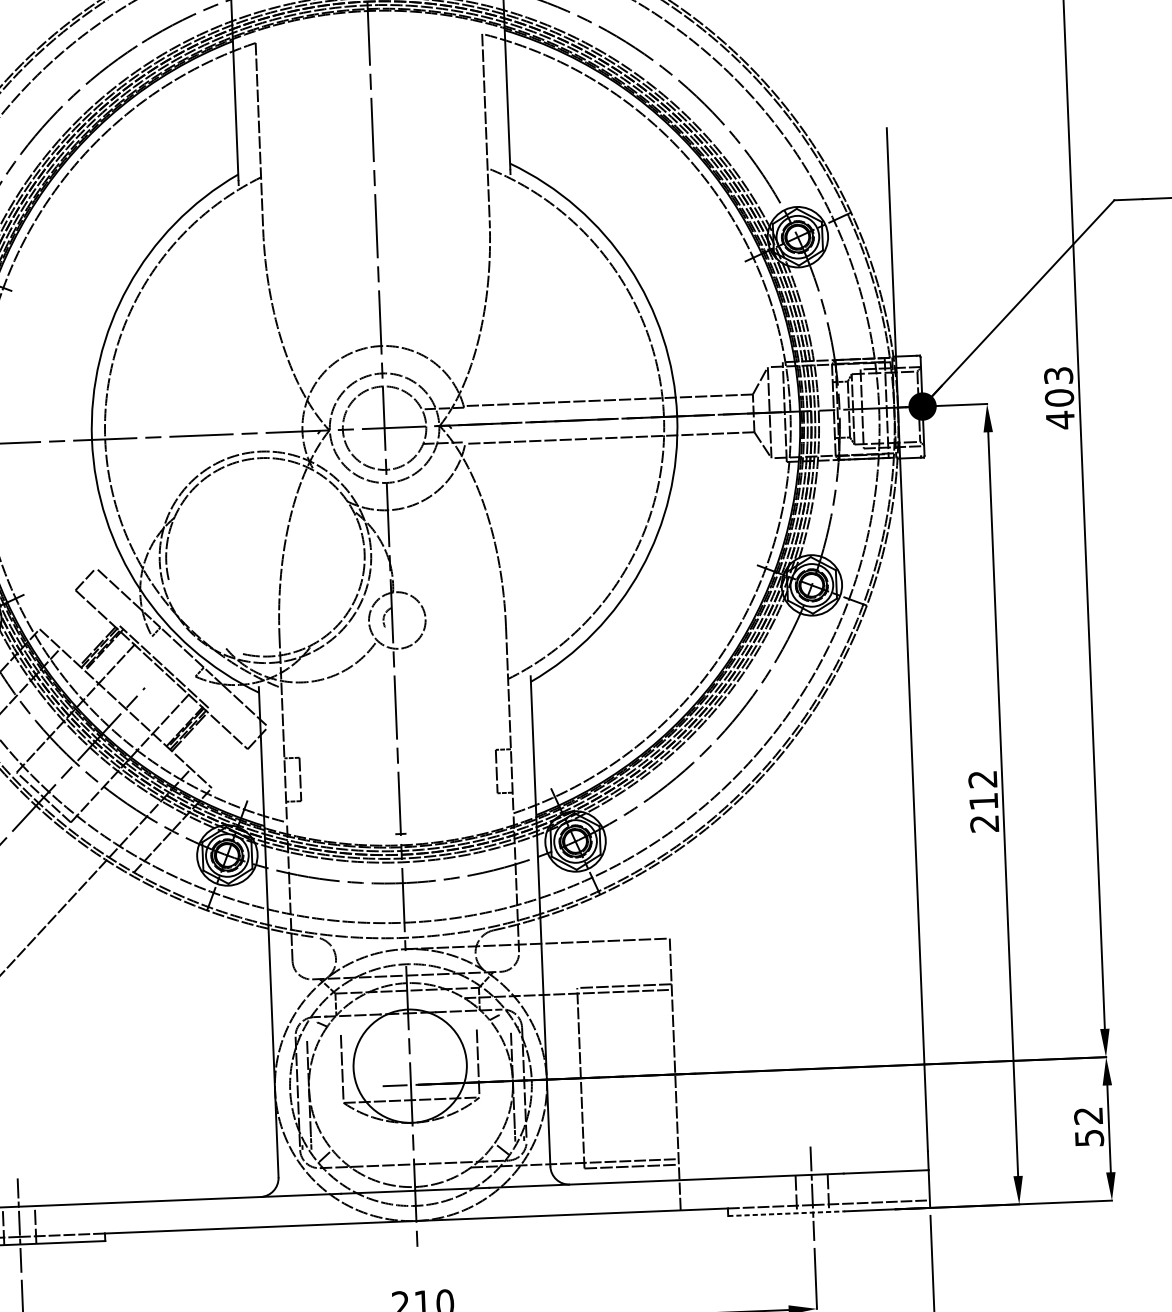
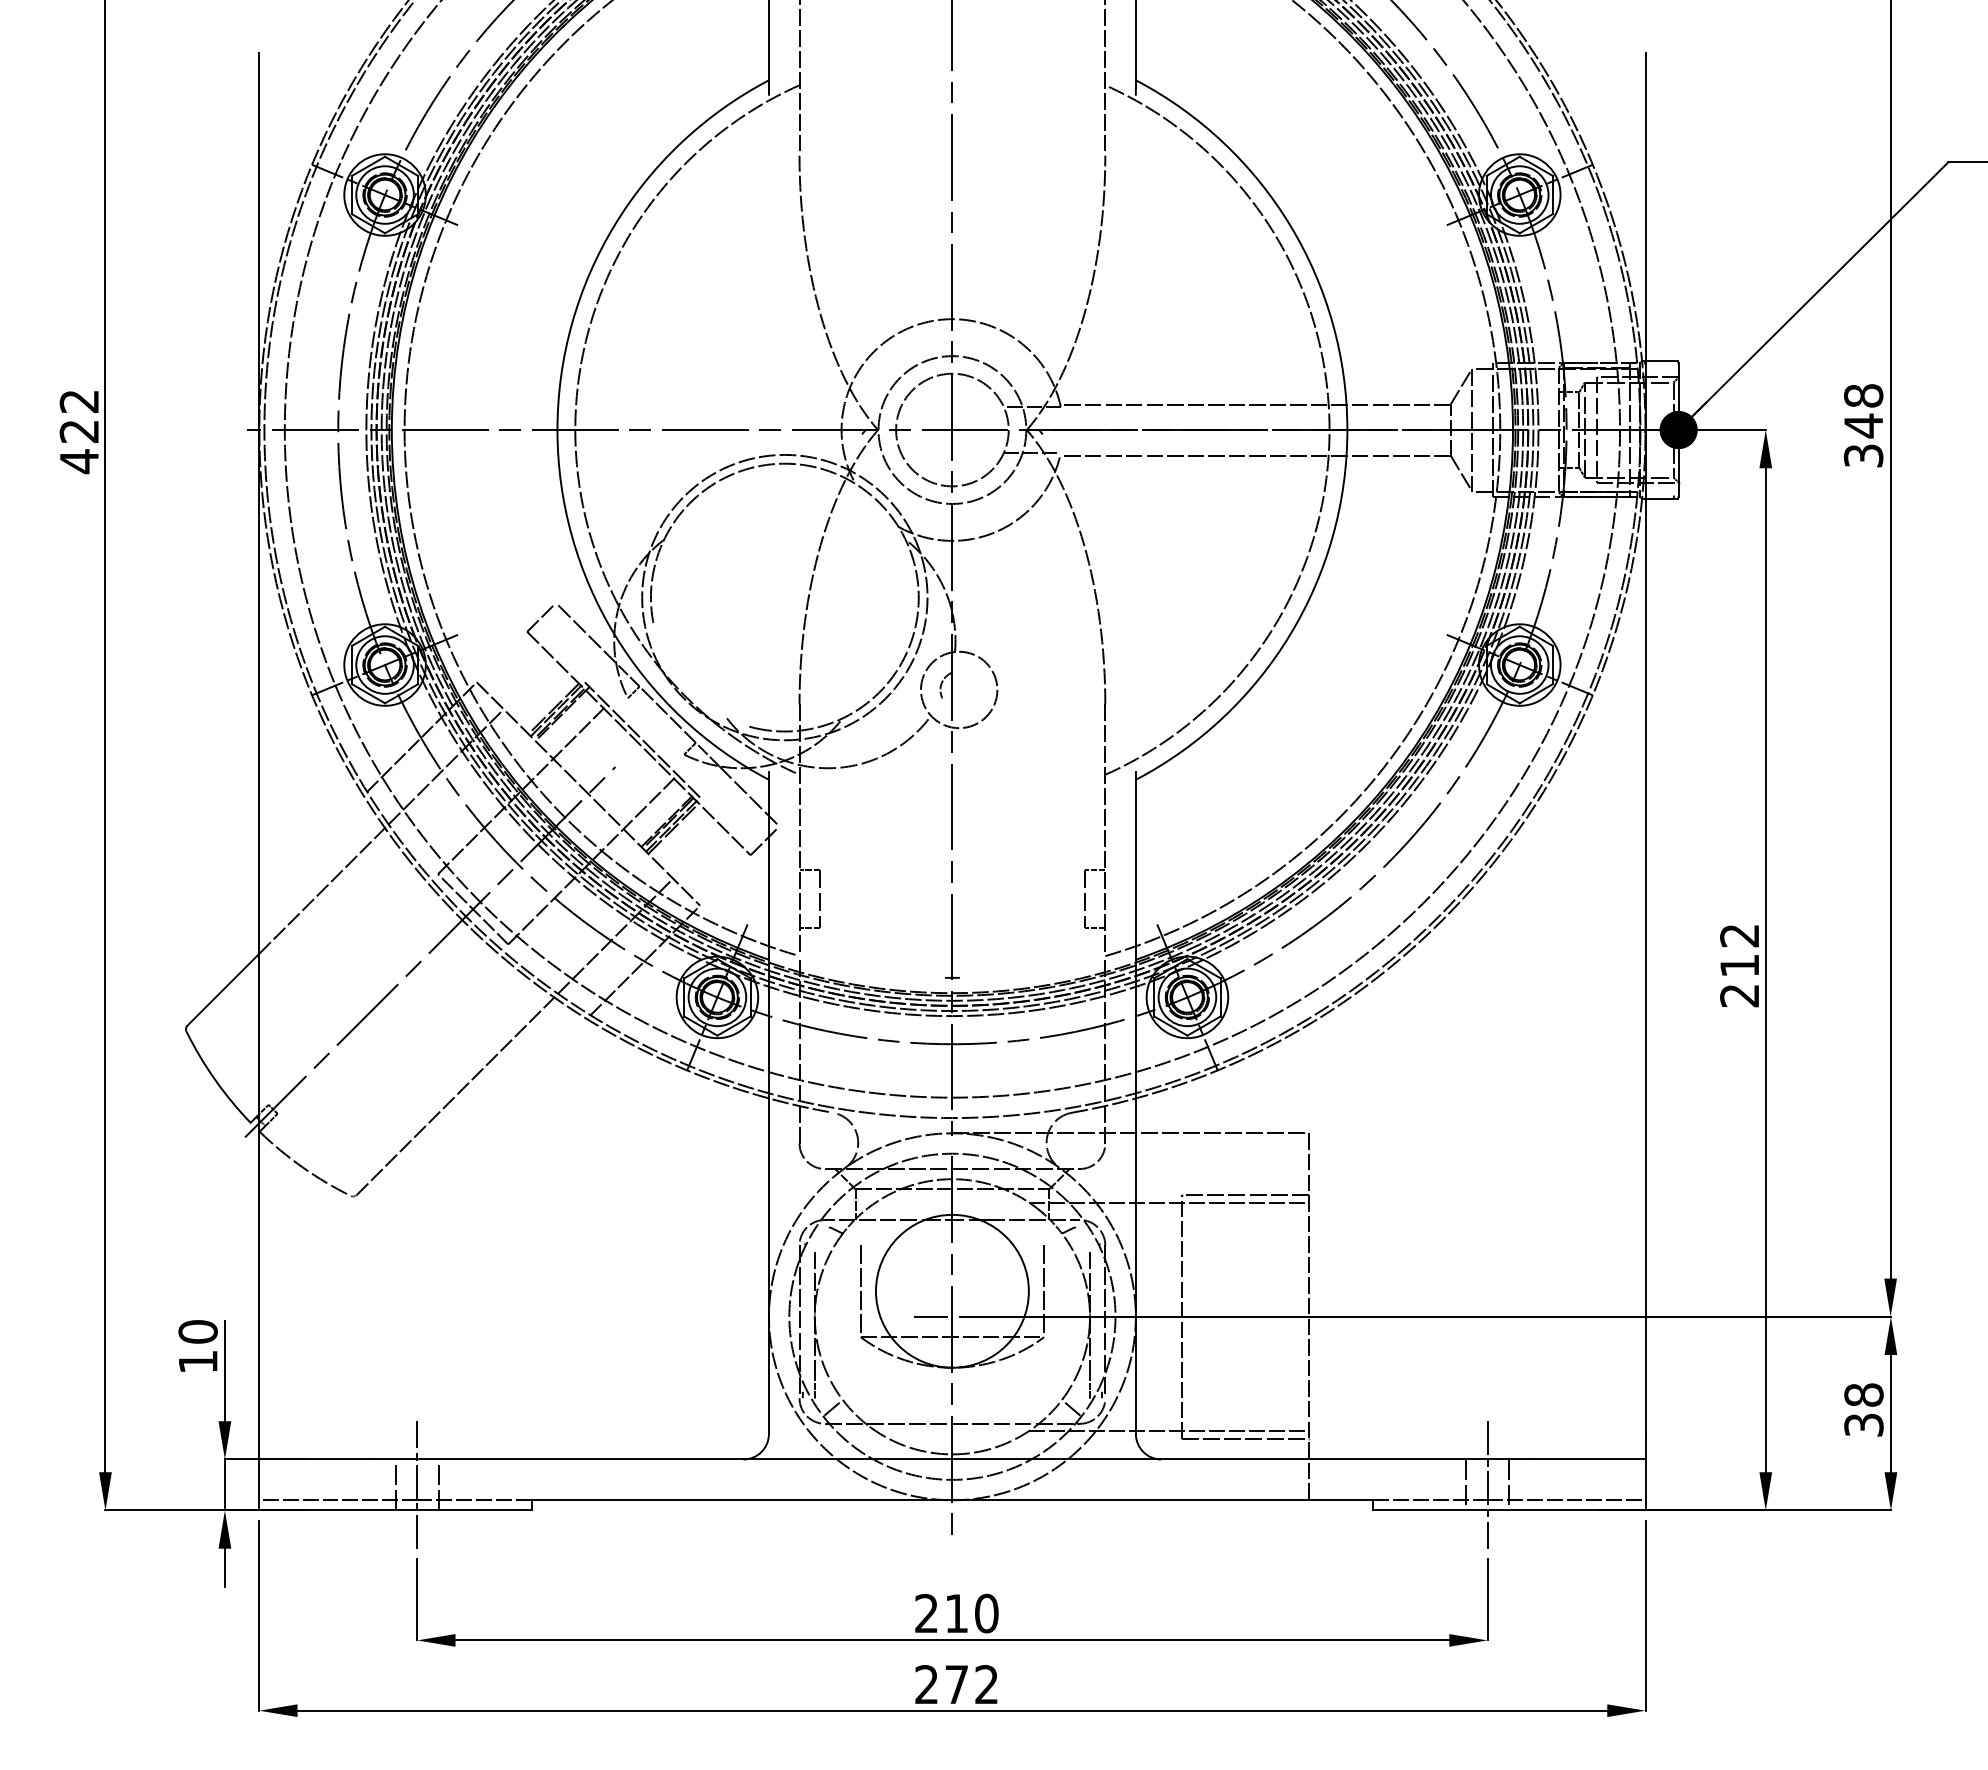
text: (1059, 398) -> (1863, 426), 403 -> 348
text: (1088, 1126) -> (1863, 1409), 52 -> 38
line: (786, 1213) -> (1451, 1510), dashed -> solid

